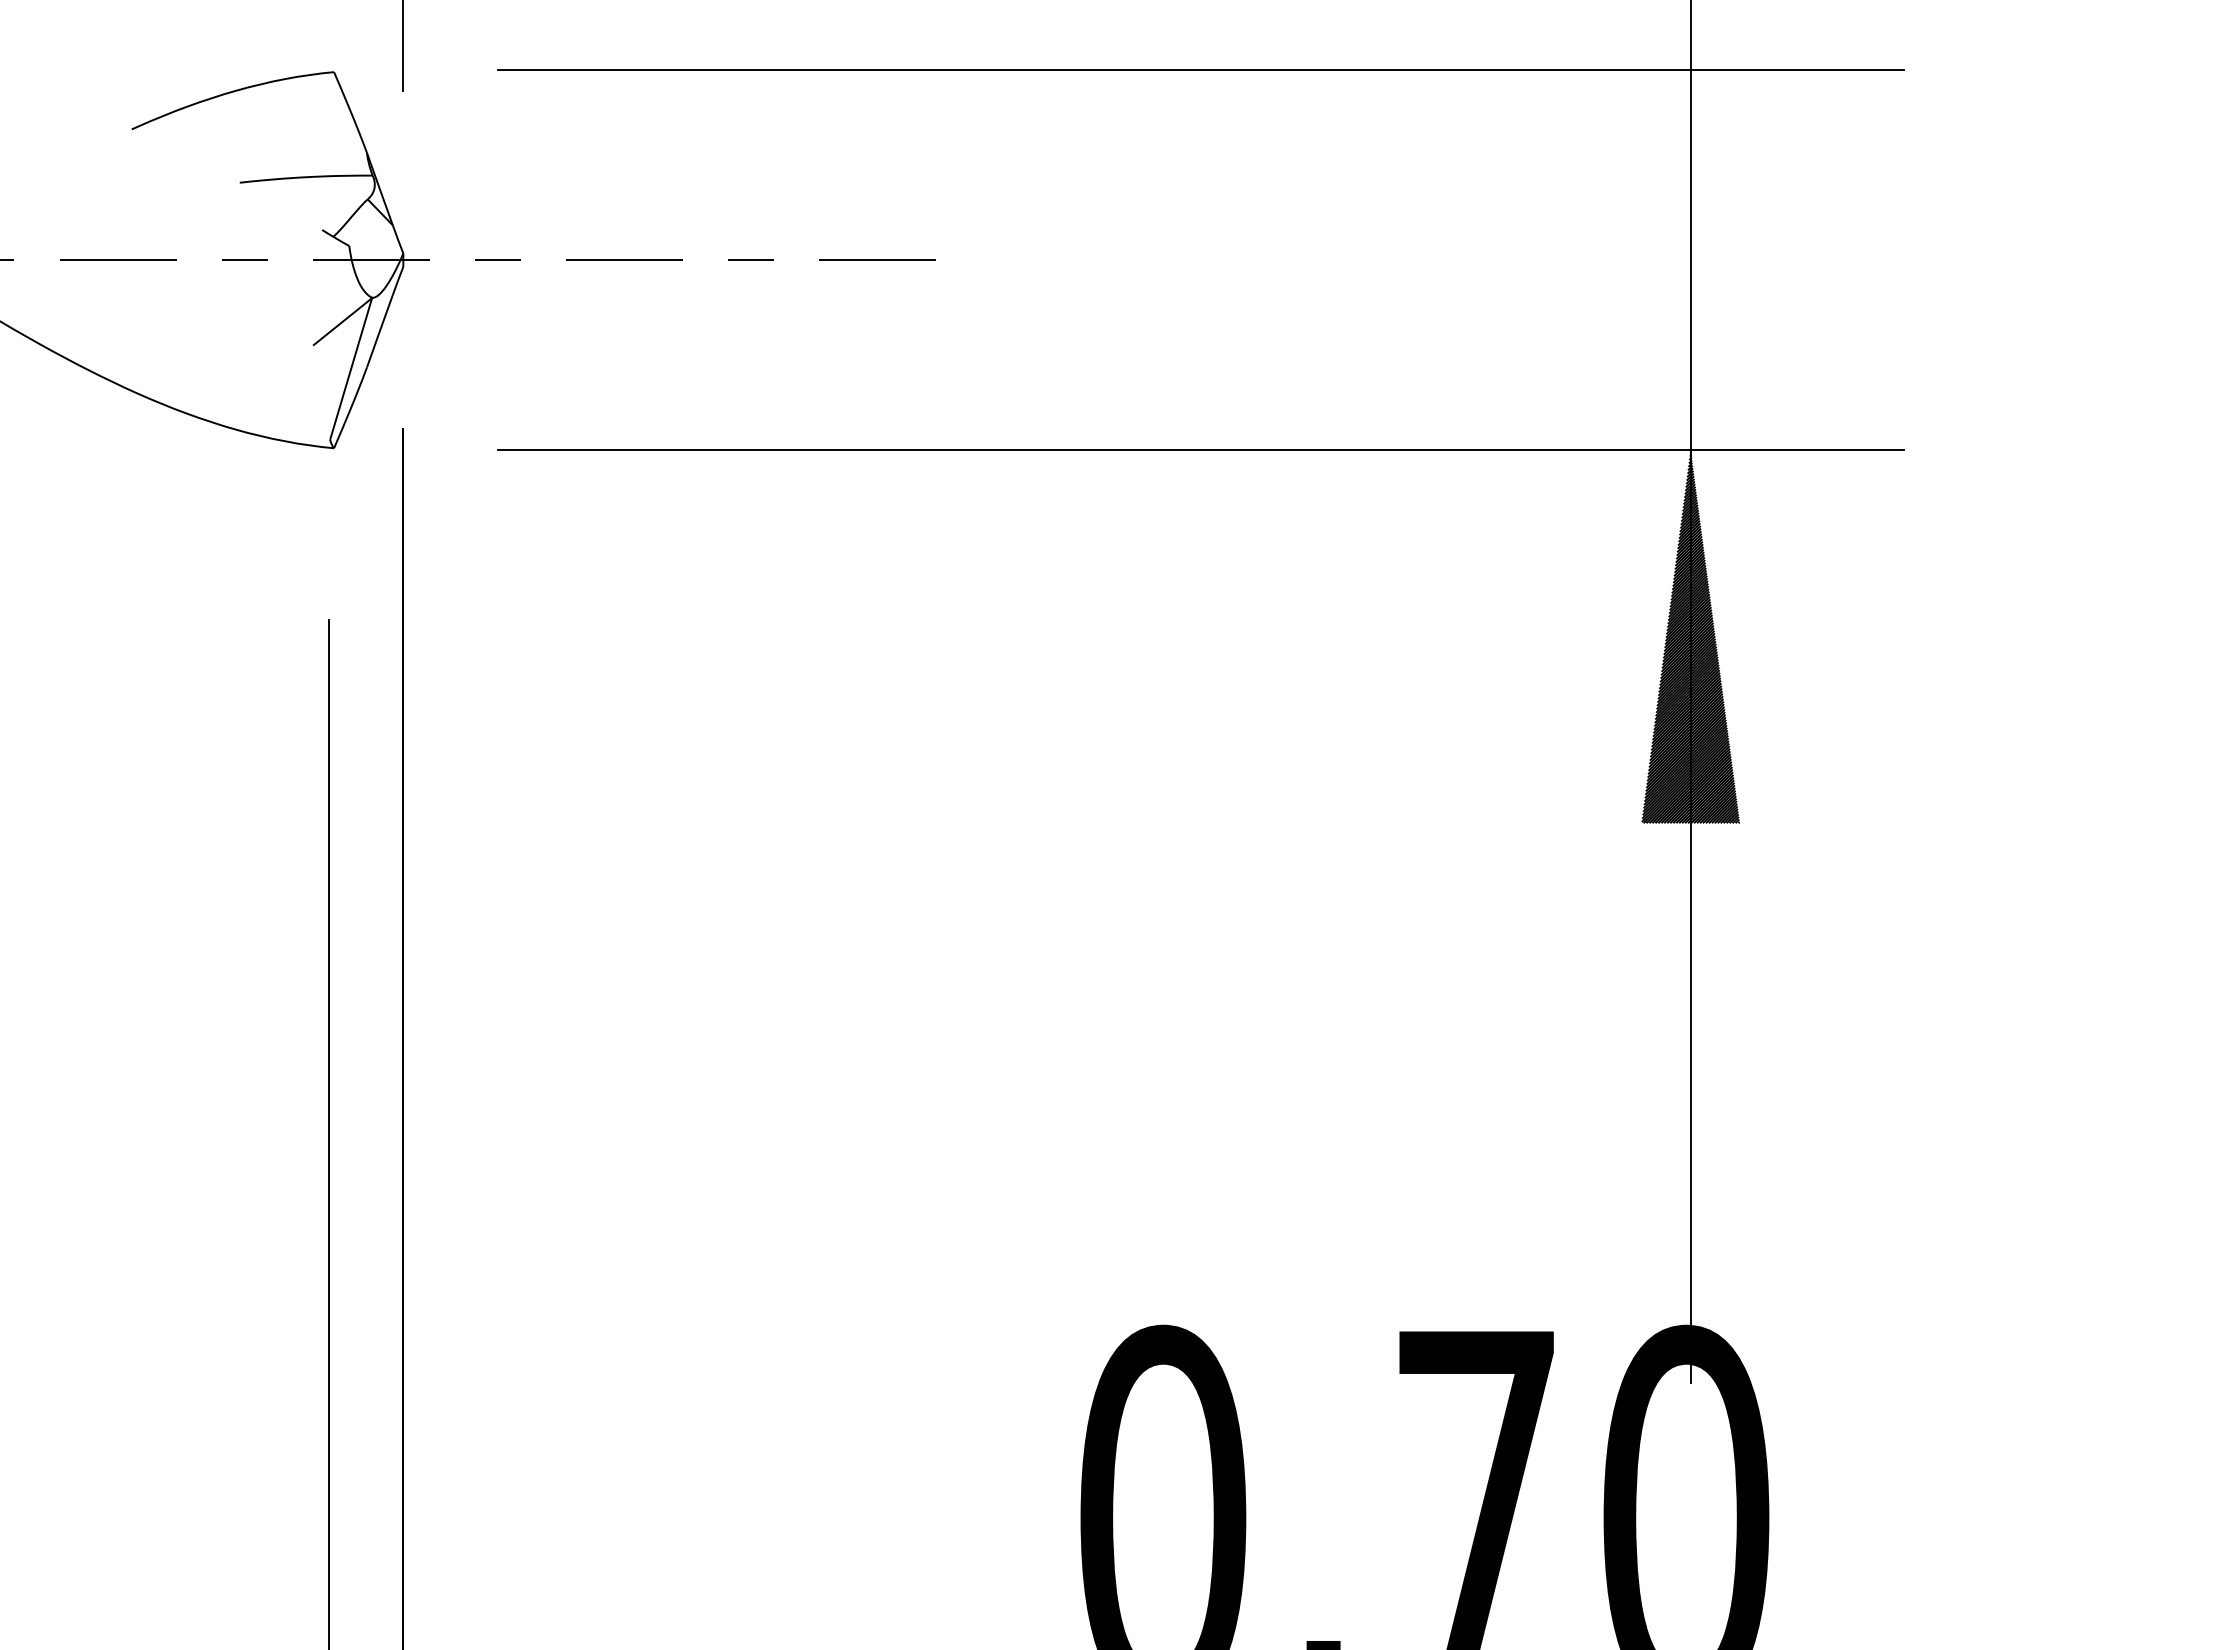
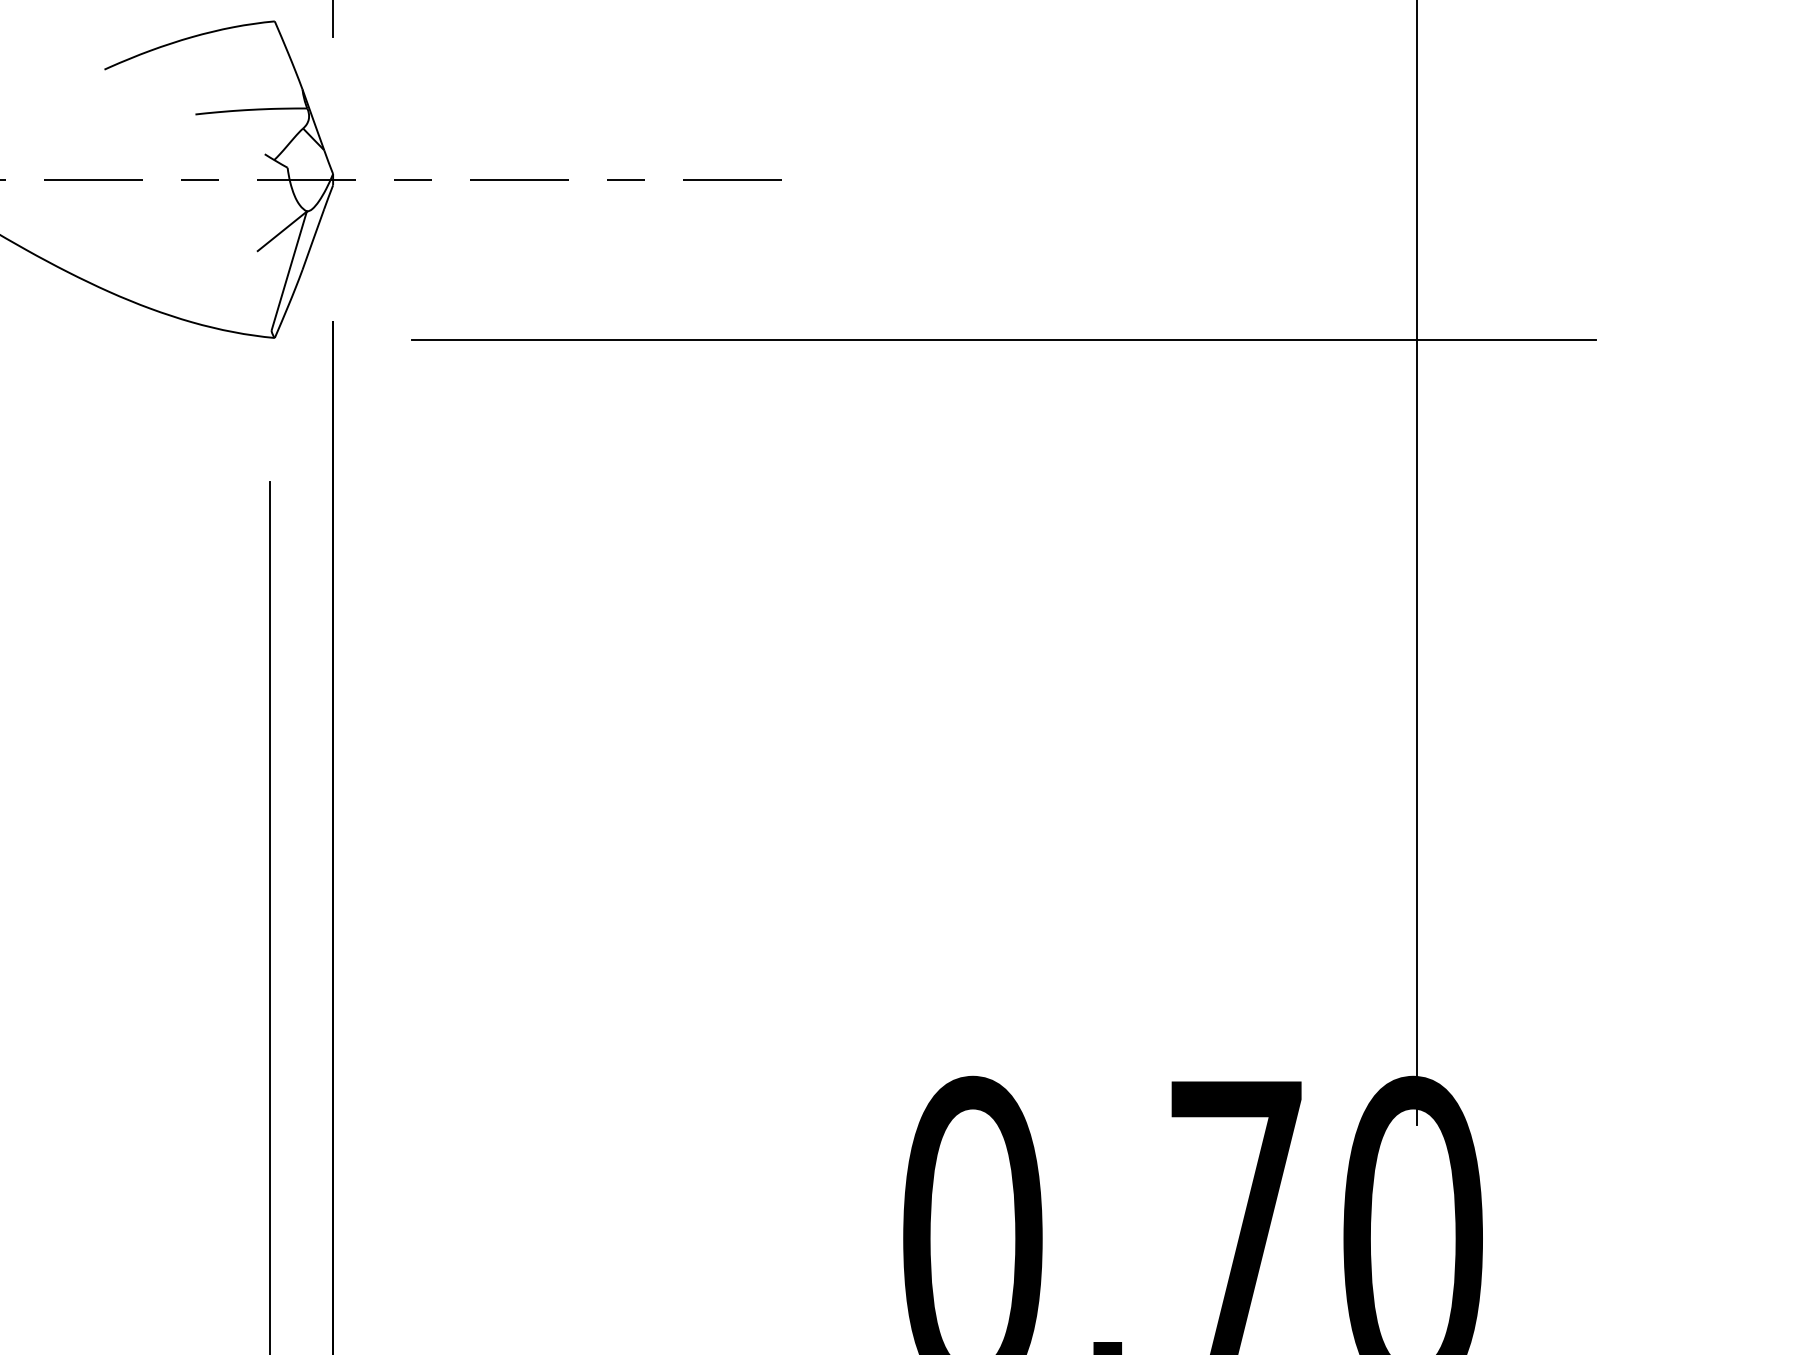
line: (1200, 70) -> (1004, 20), removed
hatch: (1690, 637) -> (1416, 497), removed

